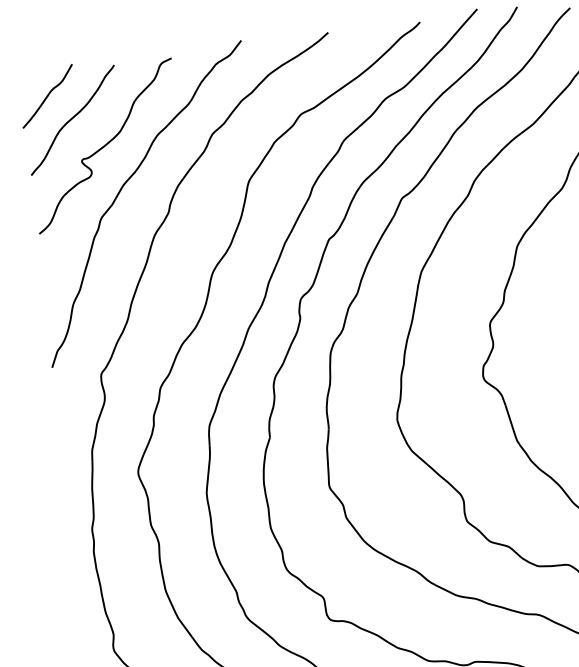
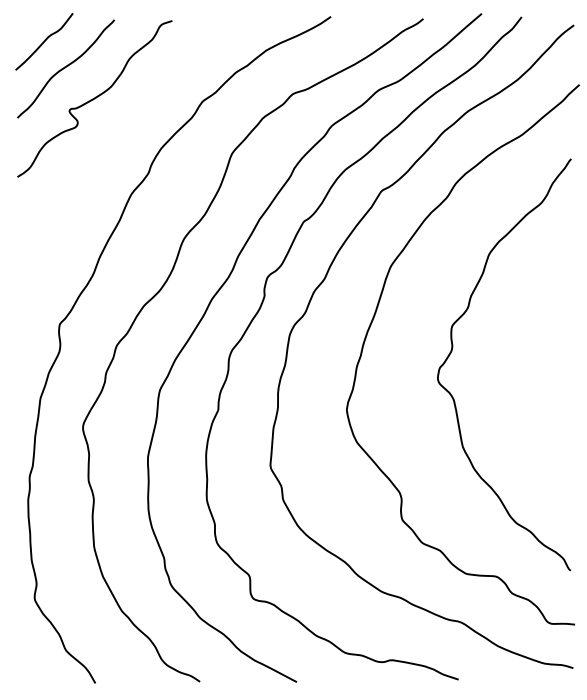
curve: (122, 189) -> (105, 144), removed

